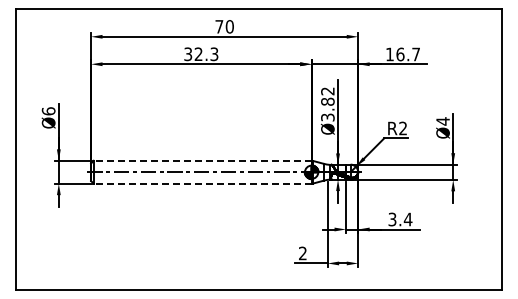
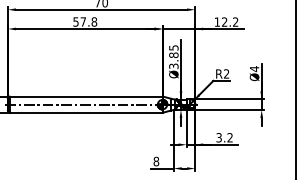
text: (201, 54) -> (85, 22), 32.3 -> 57.8
text: (407, 54) -> (229, 22), 16.7 -> 12.2
text: (327, 91) -> (173, 48), Ø3.82 -> Ø3.85
line: (202, 160) -> (86, 96), dashed -> solid
line: (202, 183) -> (86, 112), dashed -> solid
text: (407, 219) -> (229, 137), 3.4 -> 3.2
text: (302, 253) -> (156, 161), 2 -> 8

